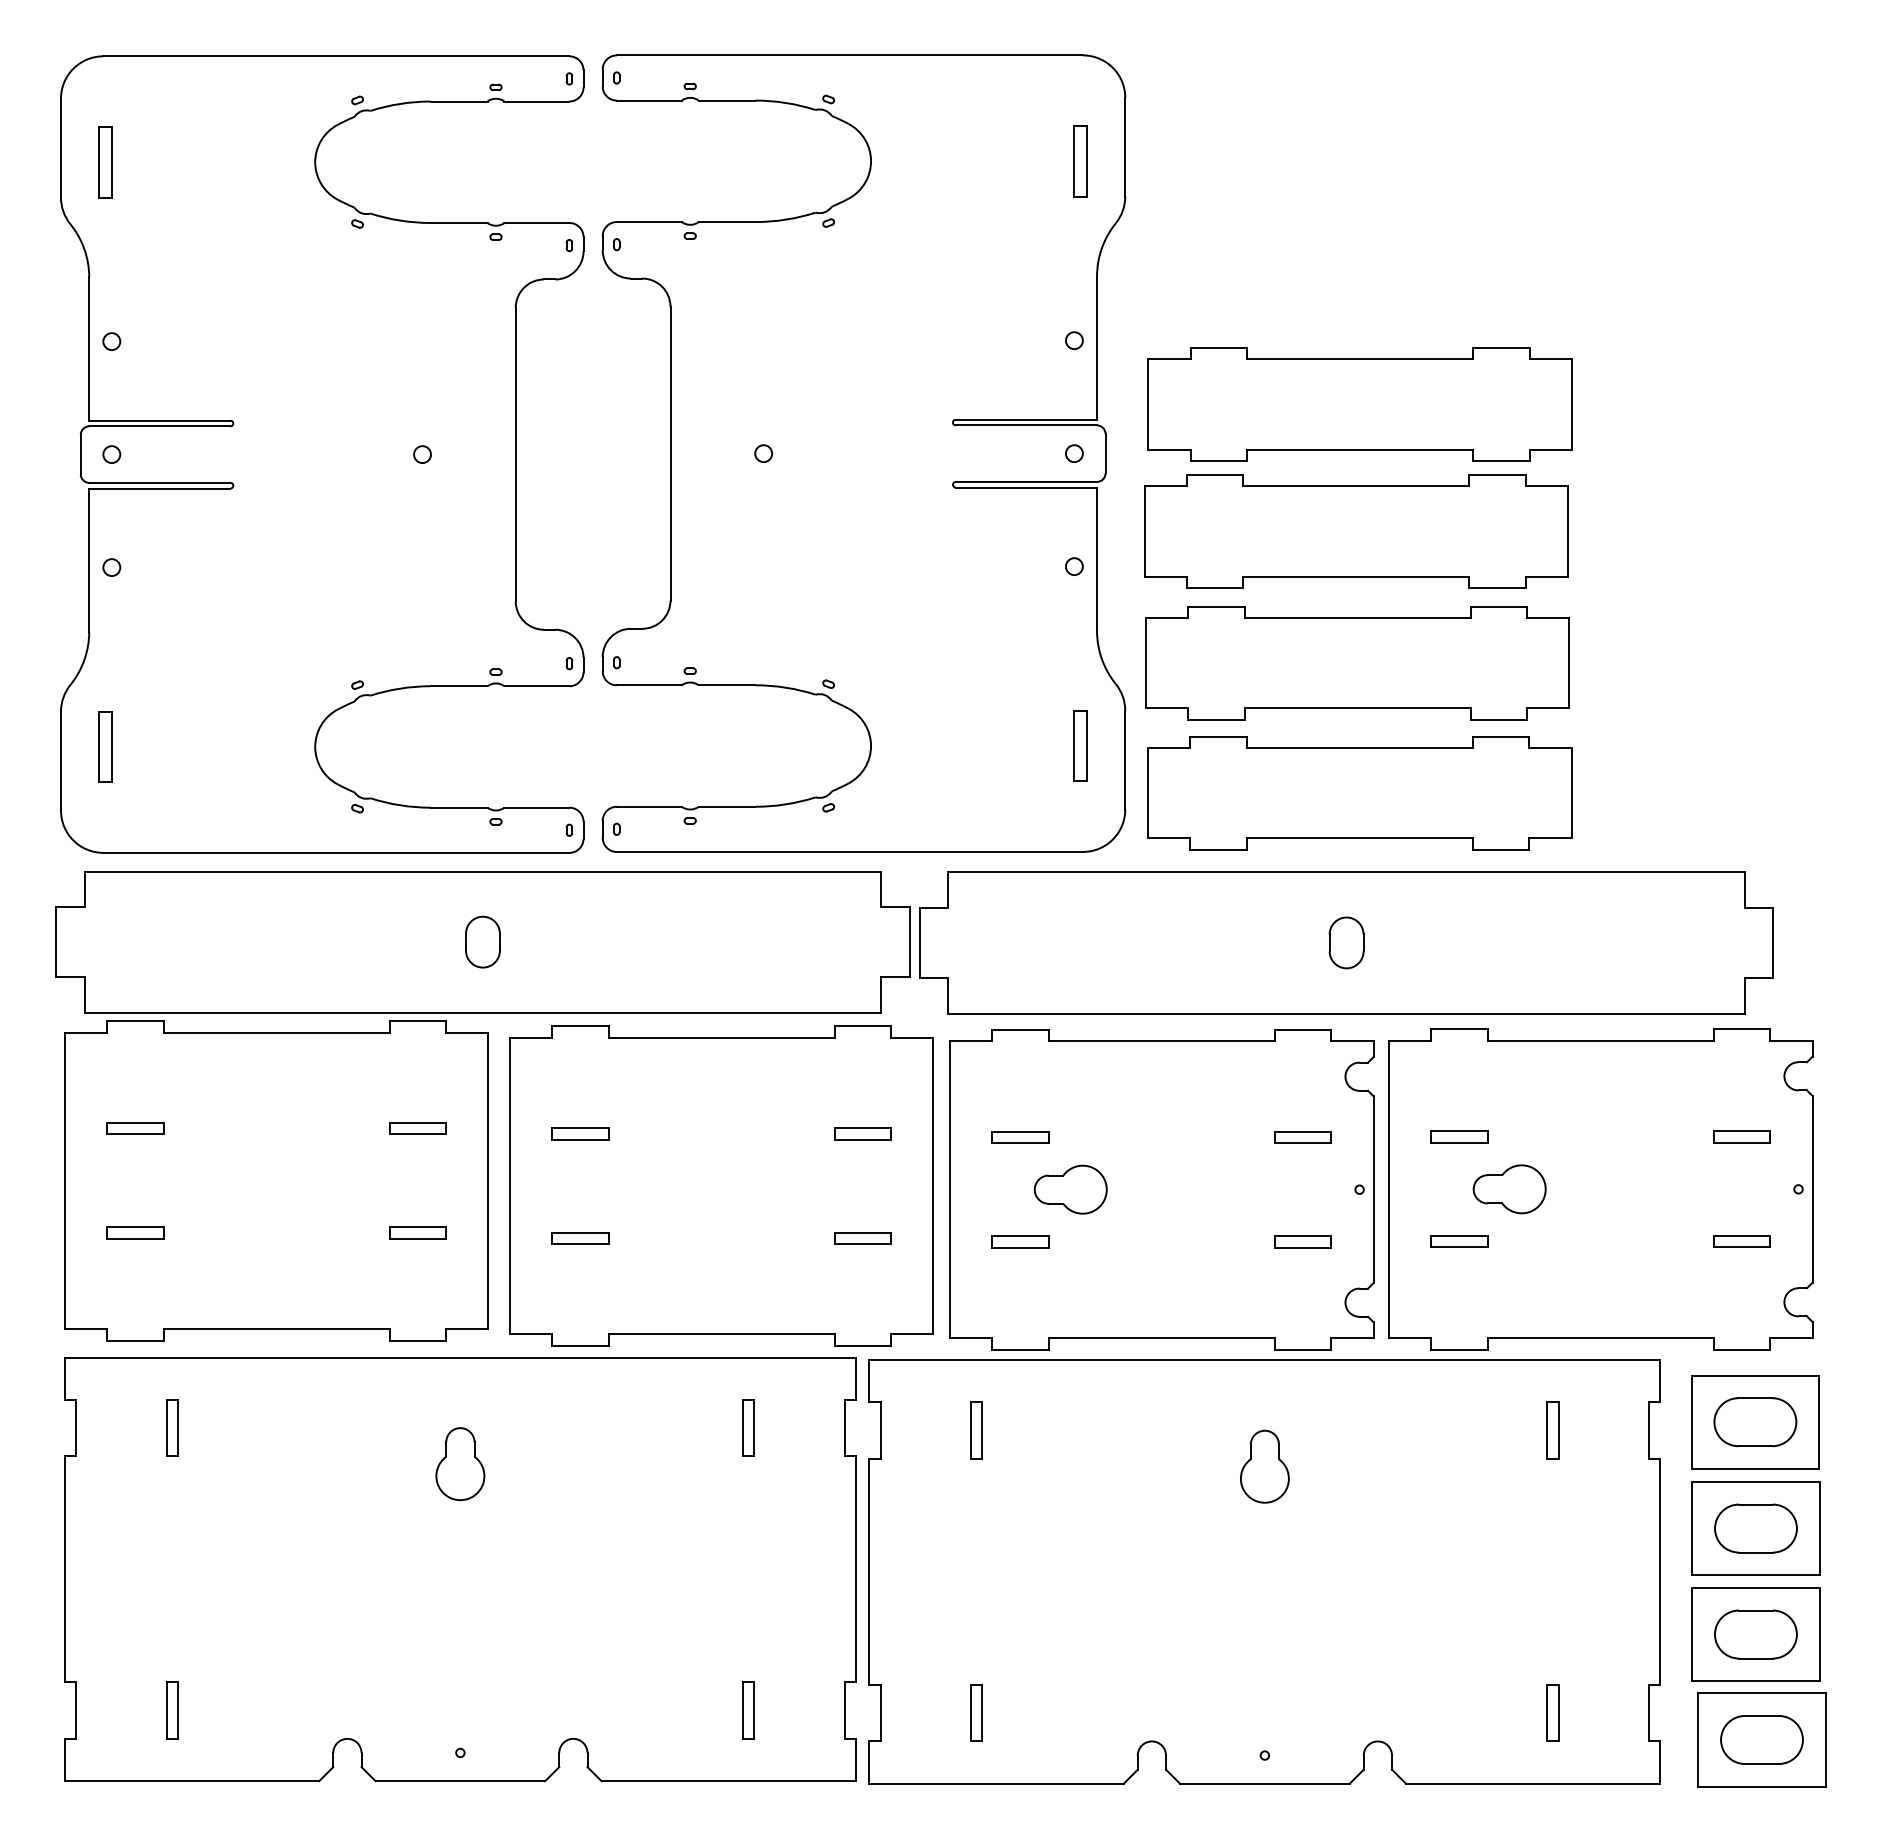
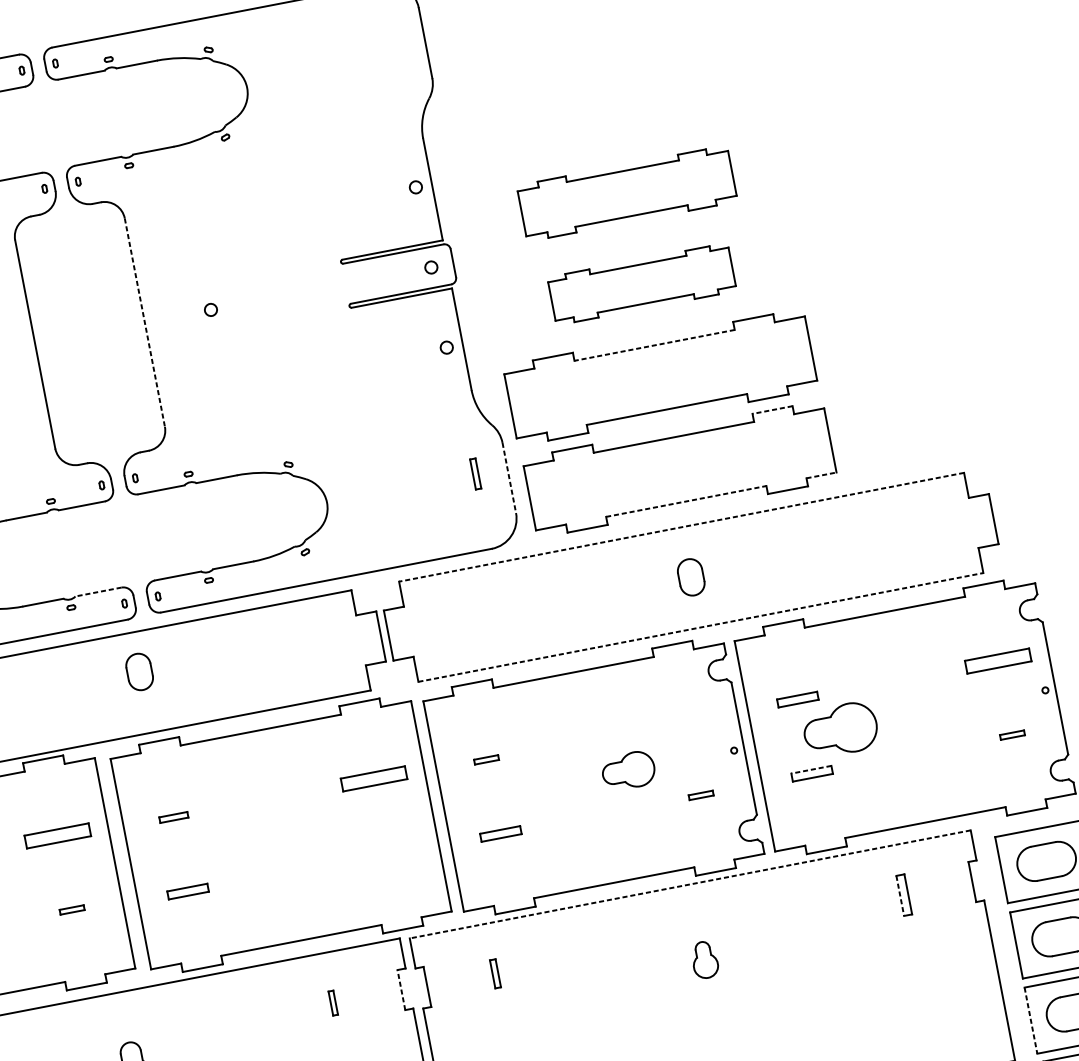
part: (1080, 161) -> (395, 59), removed
part: (1359, 404) -> (626, 193), size x0.7
line: (670, 453) -> (144, 322), solid -> dashed
part: (1356, 531) -> (642, 284), size x0.6
line: (1357, 617) -> (654, 345), solid -> dashed
line: (1500, 736) -> (772, 409), solid -> dashed
part: (1080, 745) -> (475, 473), size x0.6
line: (1125, 760) -> (509, 478), solid -> dashed
line: (536, 807) -> (98, 591), solid -> dashed
line: (1359, 838) -> (686, 501), solid -> dashed
line: (1550, 838) -> (821, 475), solid -> dashed
line: (1346, 872) -> (681, 527), solid -> dashed
part: (482, 941) -> (139, 671), moved
line: (1347, 1013) -> (701, 627), solid -> dashed
part: (417, 1128) -> (57, 835), size x1.6
part: (580, 1133) -> (173, 817), size x0.7
part: (862, 1133) -> (373, 778), size x1.6
part: (1741, 1136) -> (997, 660), size x1.6
part: (1020, 1137) -> (486, 759), size x0.6
part: (1302, 1137) -> (686, 721), removed
part: (1070, 1189) -> (628, 770), moved
part: (1509, 1189) -> (840, 729), size x1.4
part: (417, 1232) -> (71, 909), size x0.6
line: (1459, 1235) -> (811, 769), solid -> dashed
part: (862, 1238) -> (388, 853), removed
part: (1302, 1241) -> (700, 795), size x0.6
part: (1741, 1241) -> (1012, 735), size x0.6
line: (1264, 1360) -> (690, 884), solid -> dashed
part: (748, 1427) -> (333, 1002), size x0.6
line: (844, 1427) -> (401, 989), solid -> dashed
part: (976, 1430) -> (495, 973), size x0.7
line: (1547, 1431) -> (900, 896), solid -> dashed
part: (1264, 1466) -> (704, 959), size x0.7
line: (1692, 1634) -> (1031, 1020), solid -> dashed

